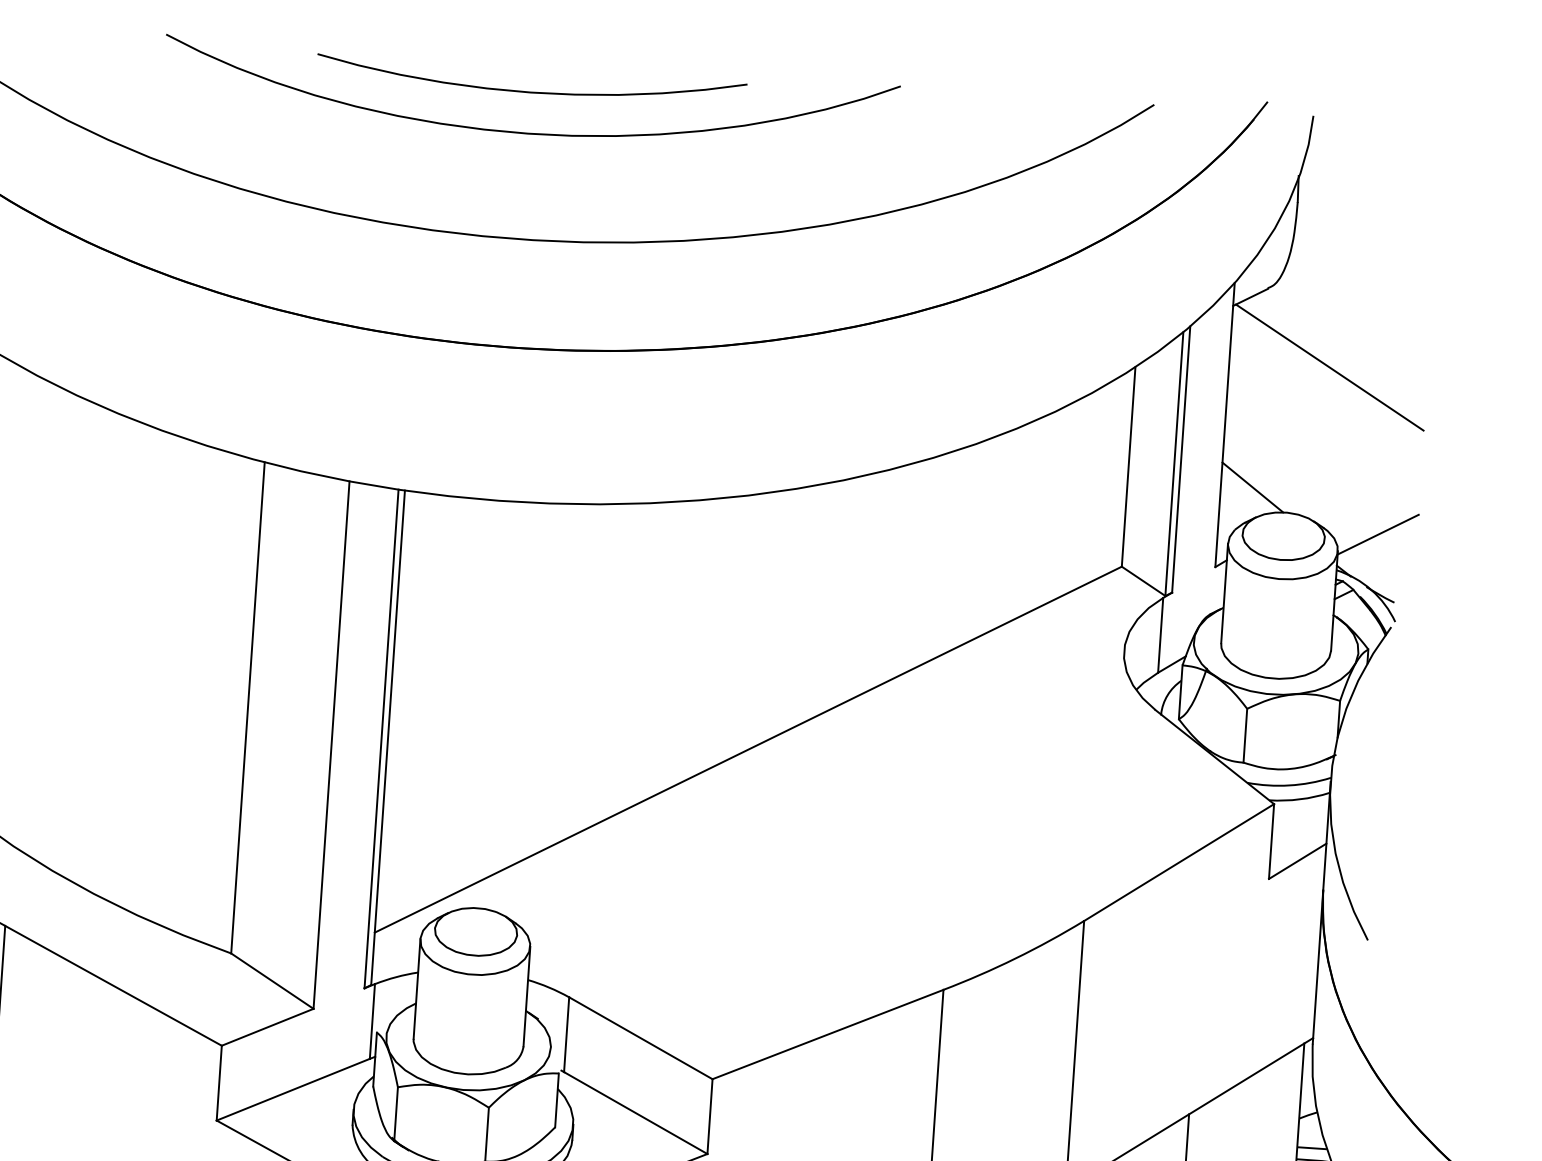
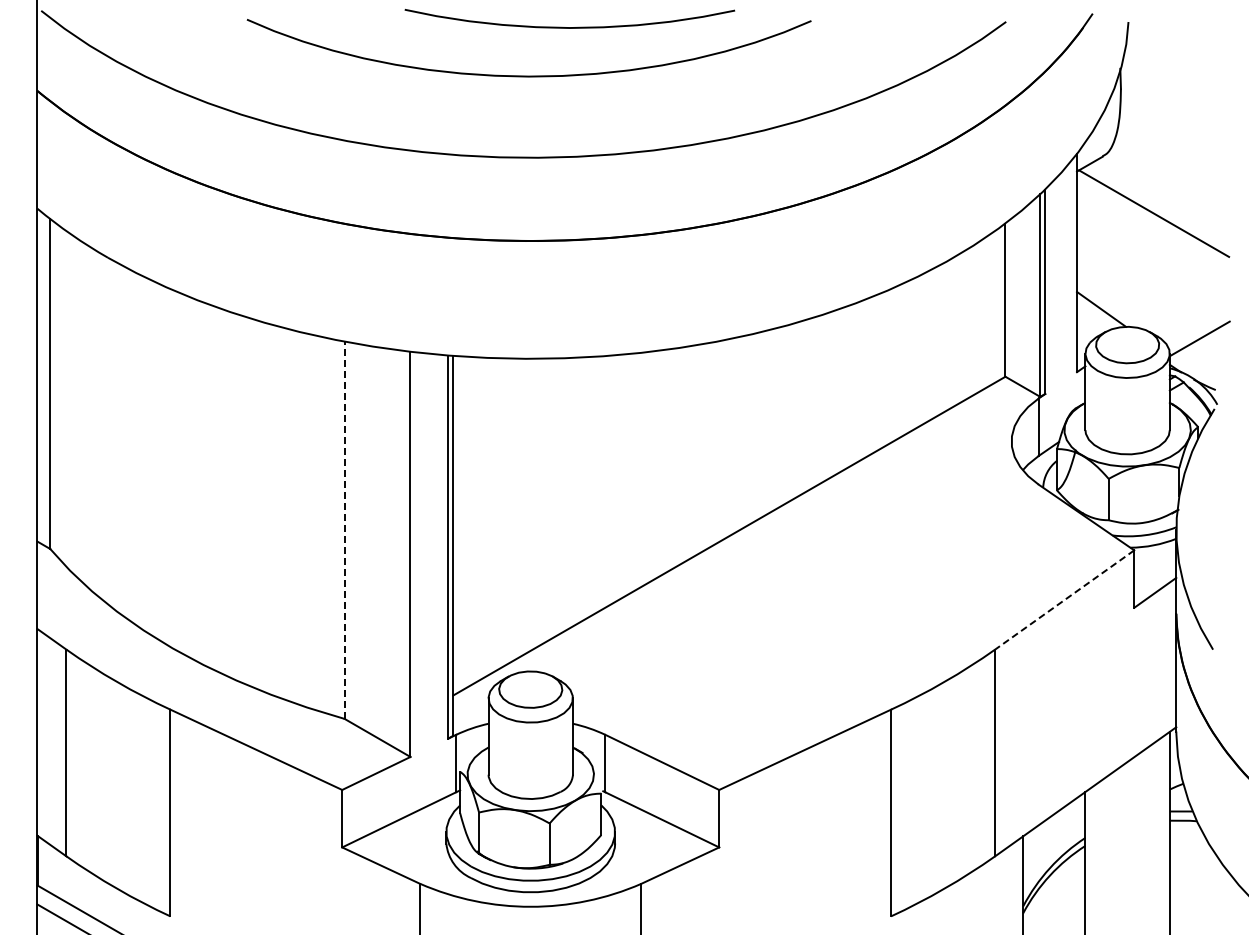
curve: (530, 91) -> (569, 27), moved
line: (247, 708) -> (344, 530), solid -> dashed
line: (1178, 863) -> (1064, 600), solid -> dashed

